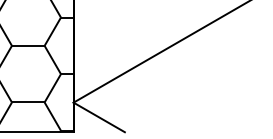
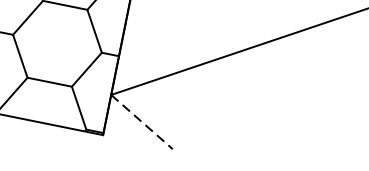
line: (99, 117) -> (142, 122), solid -> dashed

